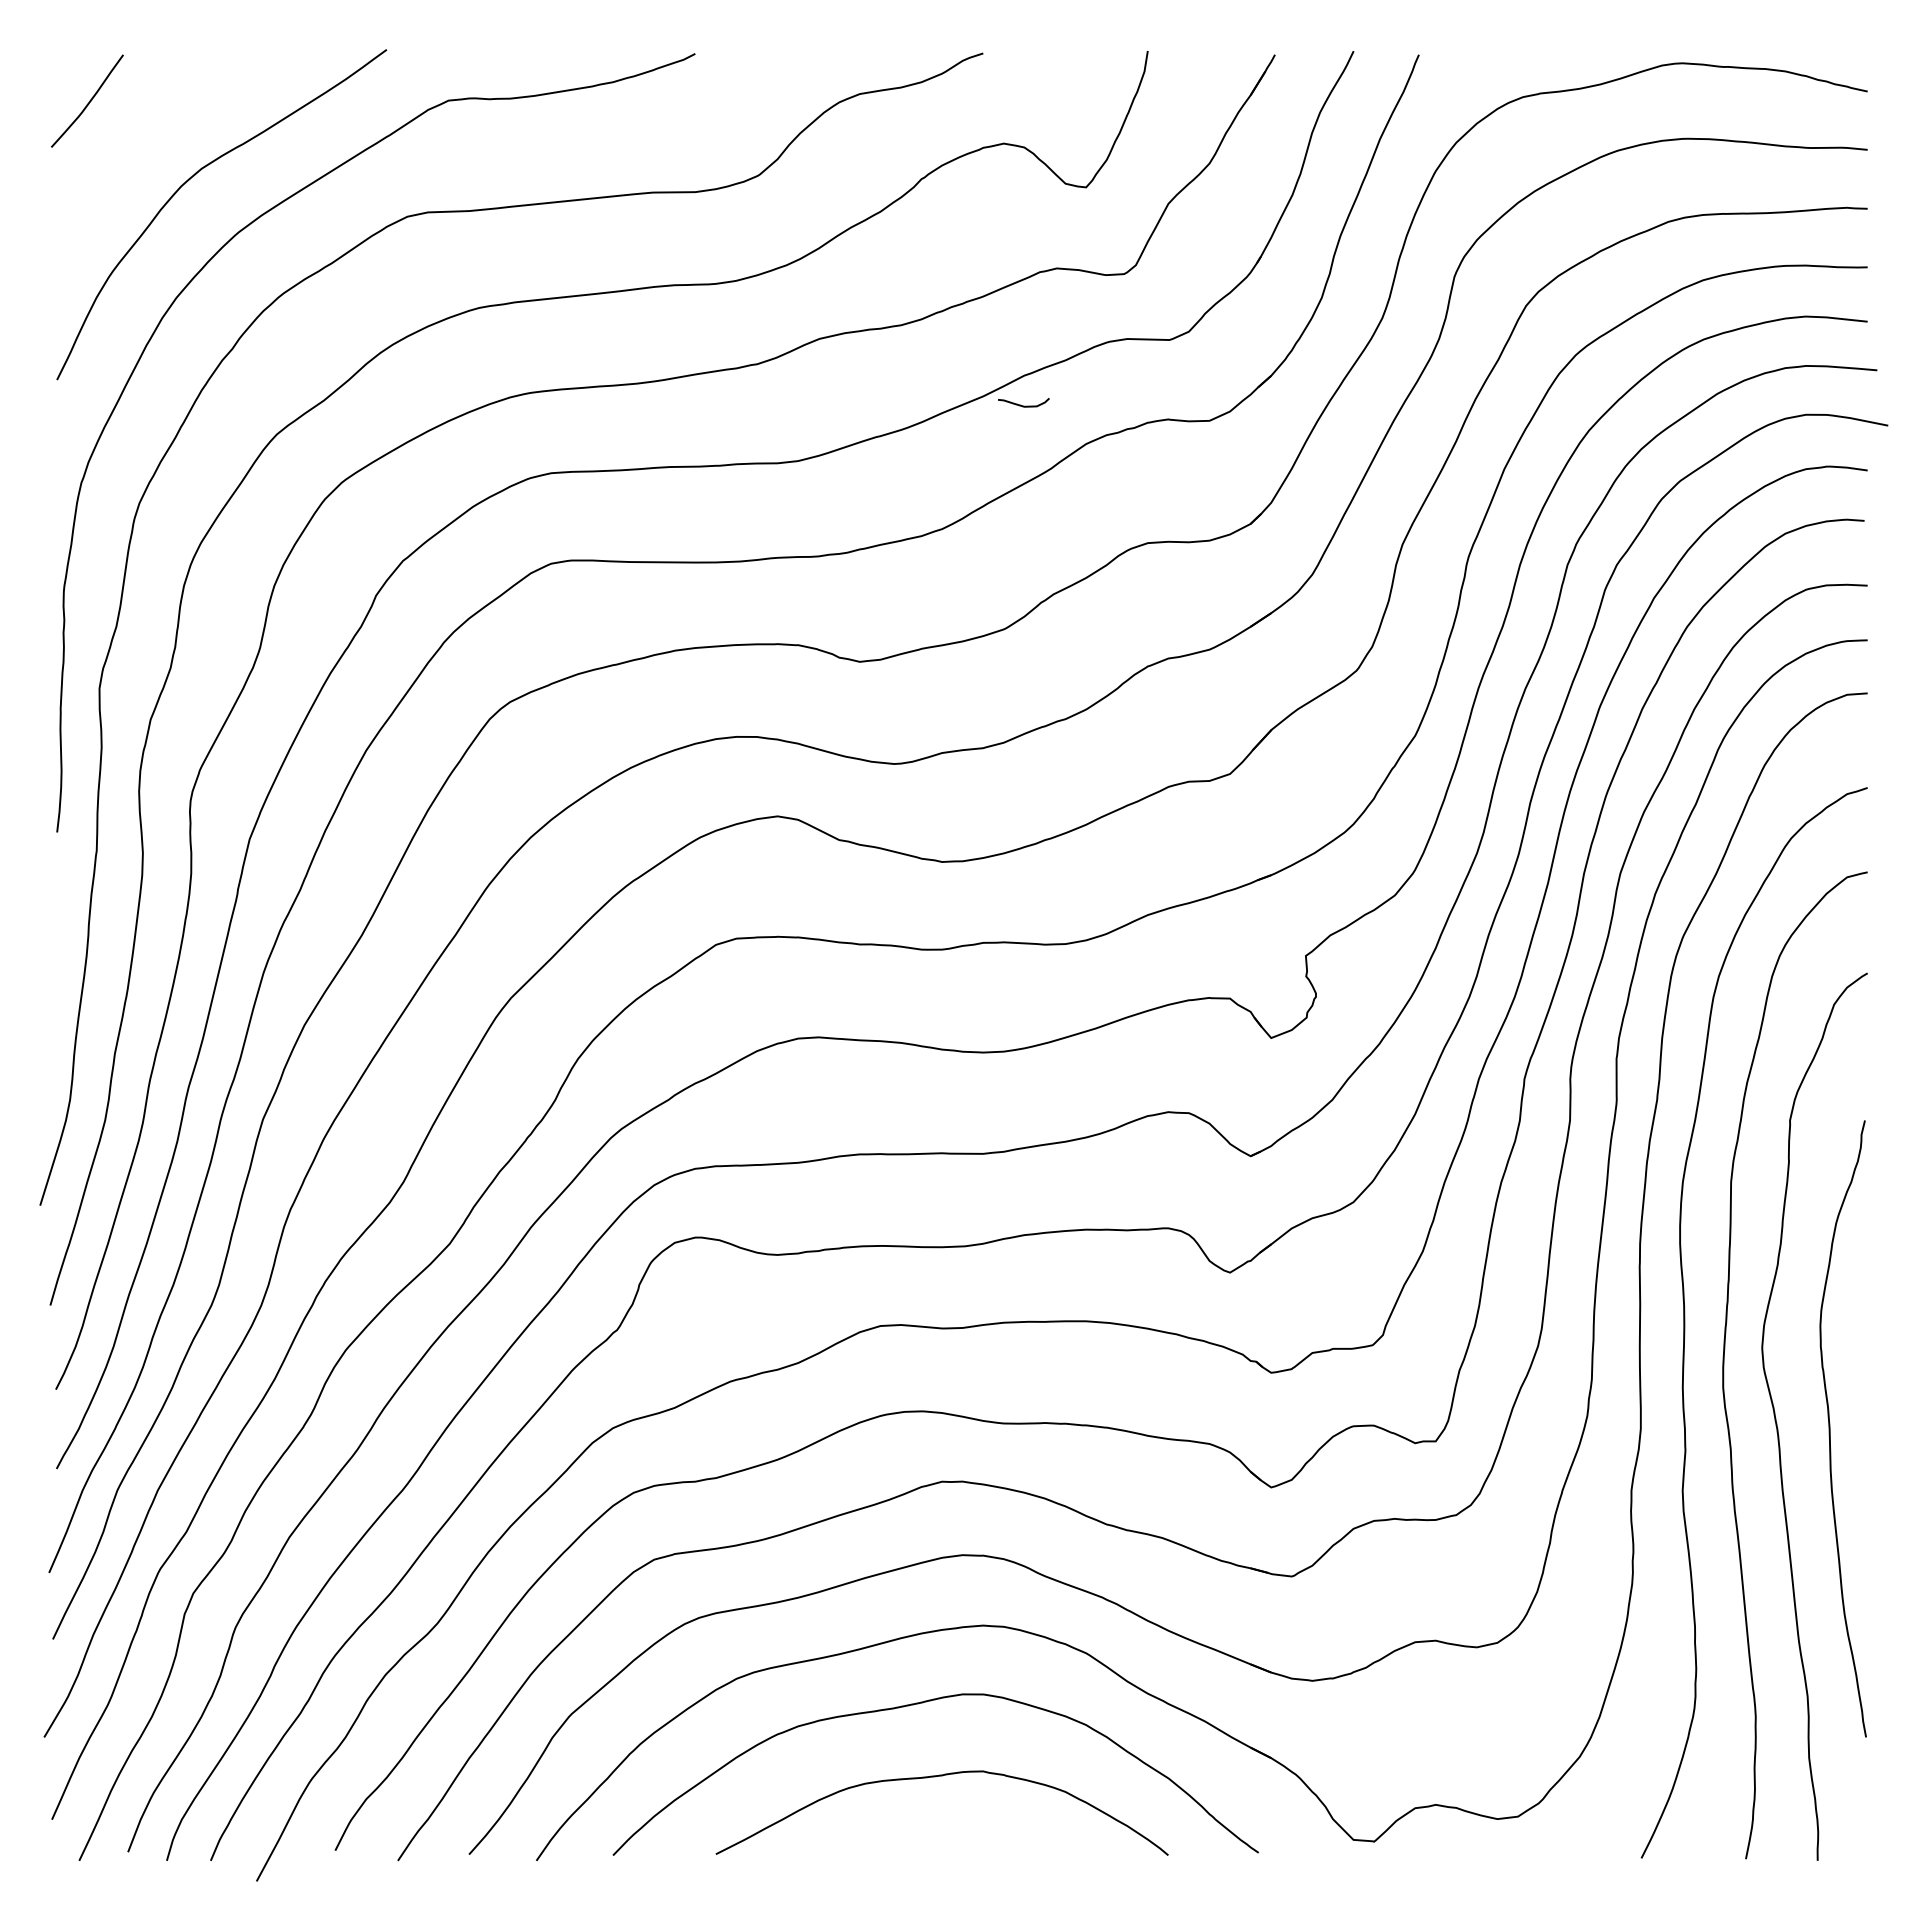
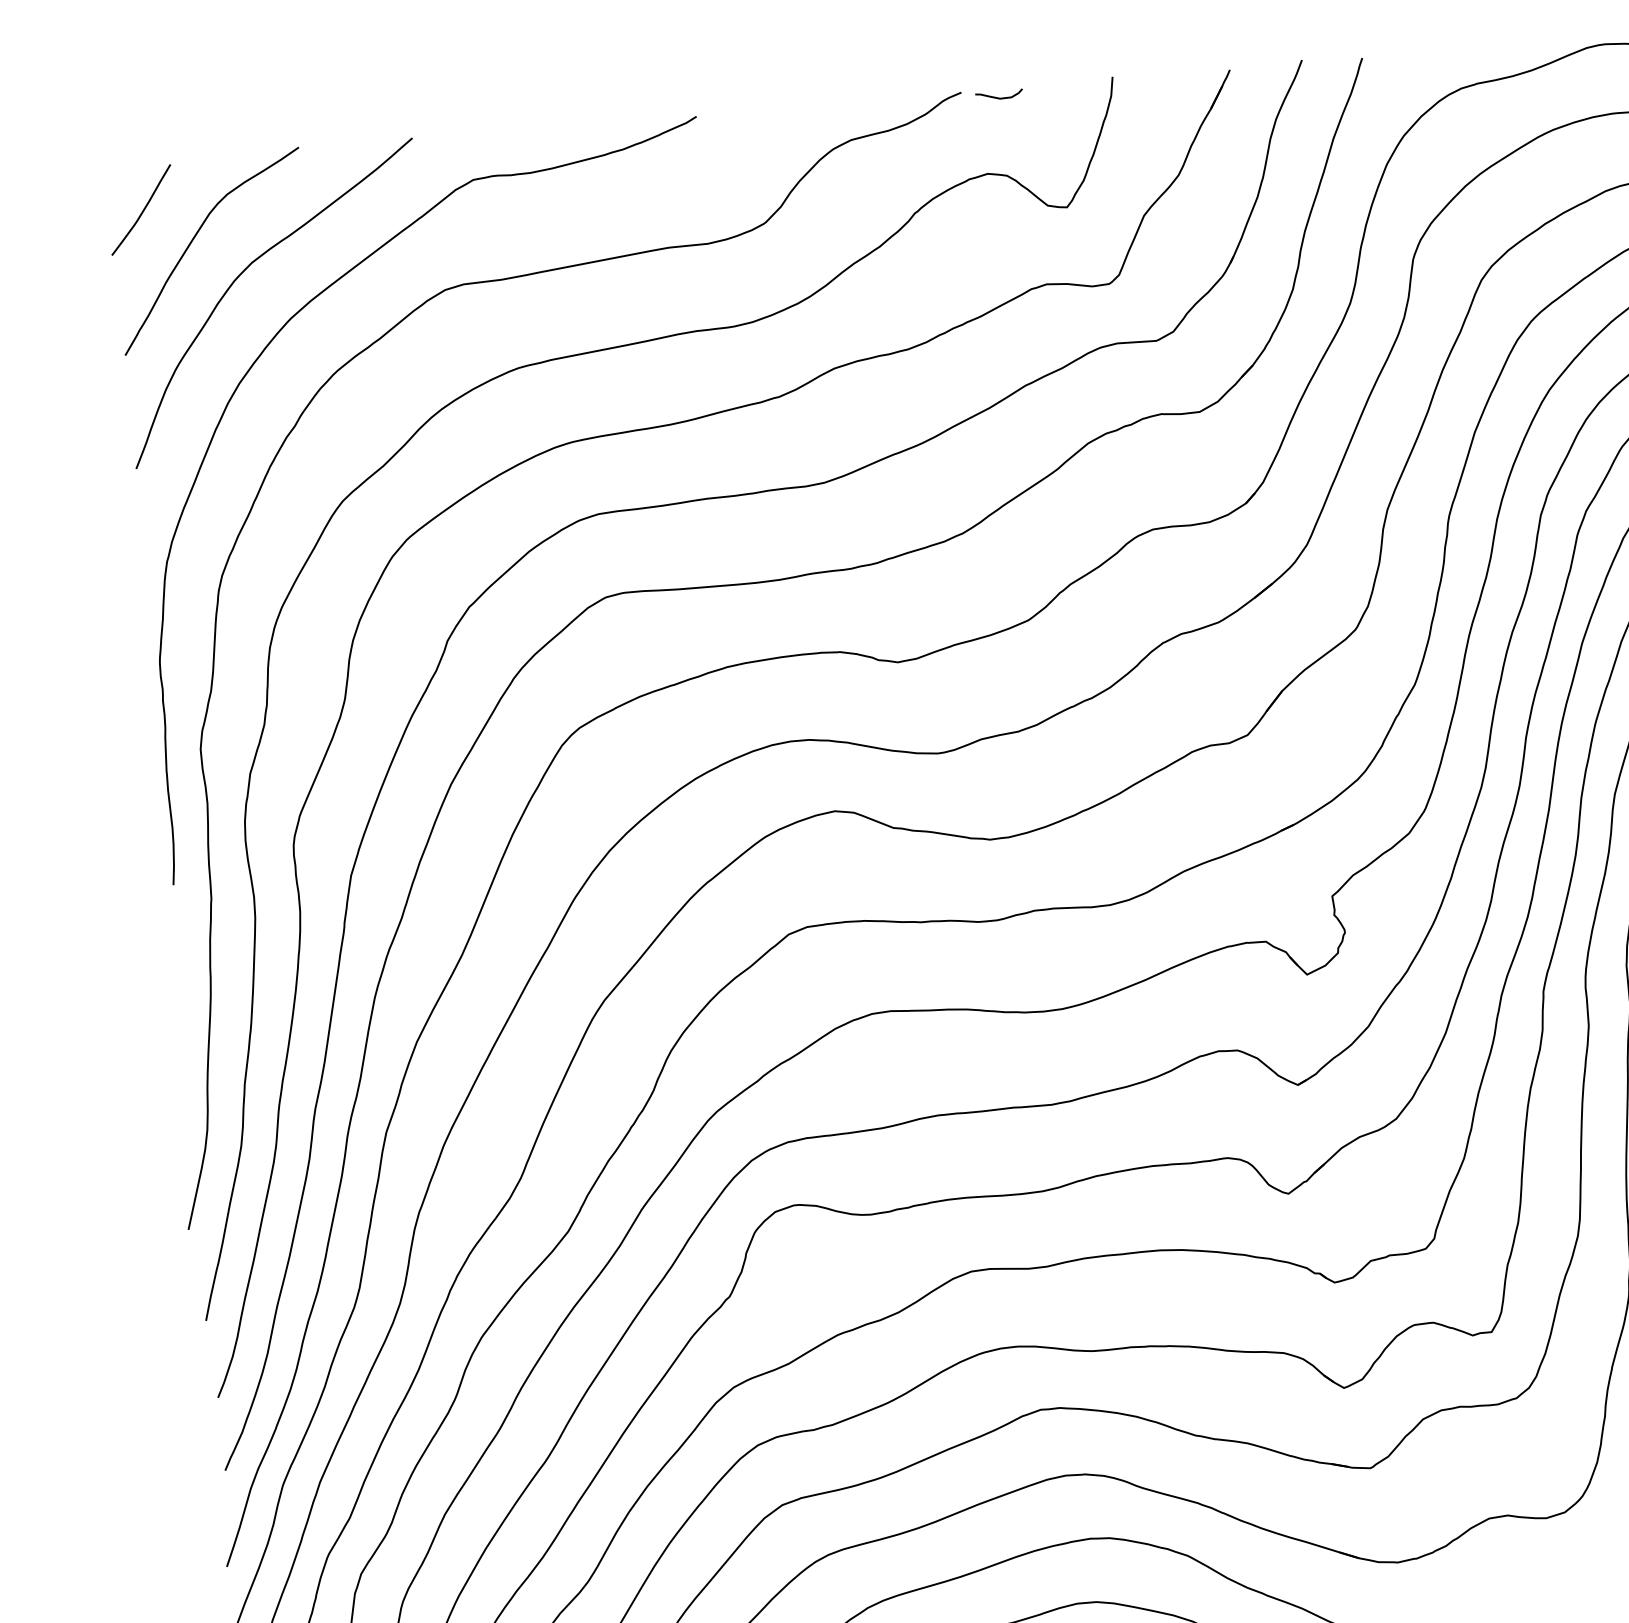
curve: (140, 139) -> (193, 240), added
curve: (1023, 405) -> (999, 97), moved

